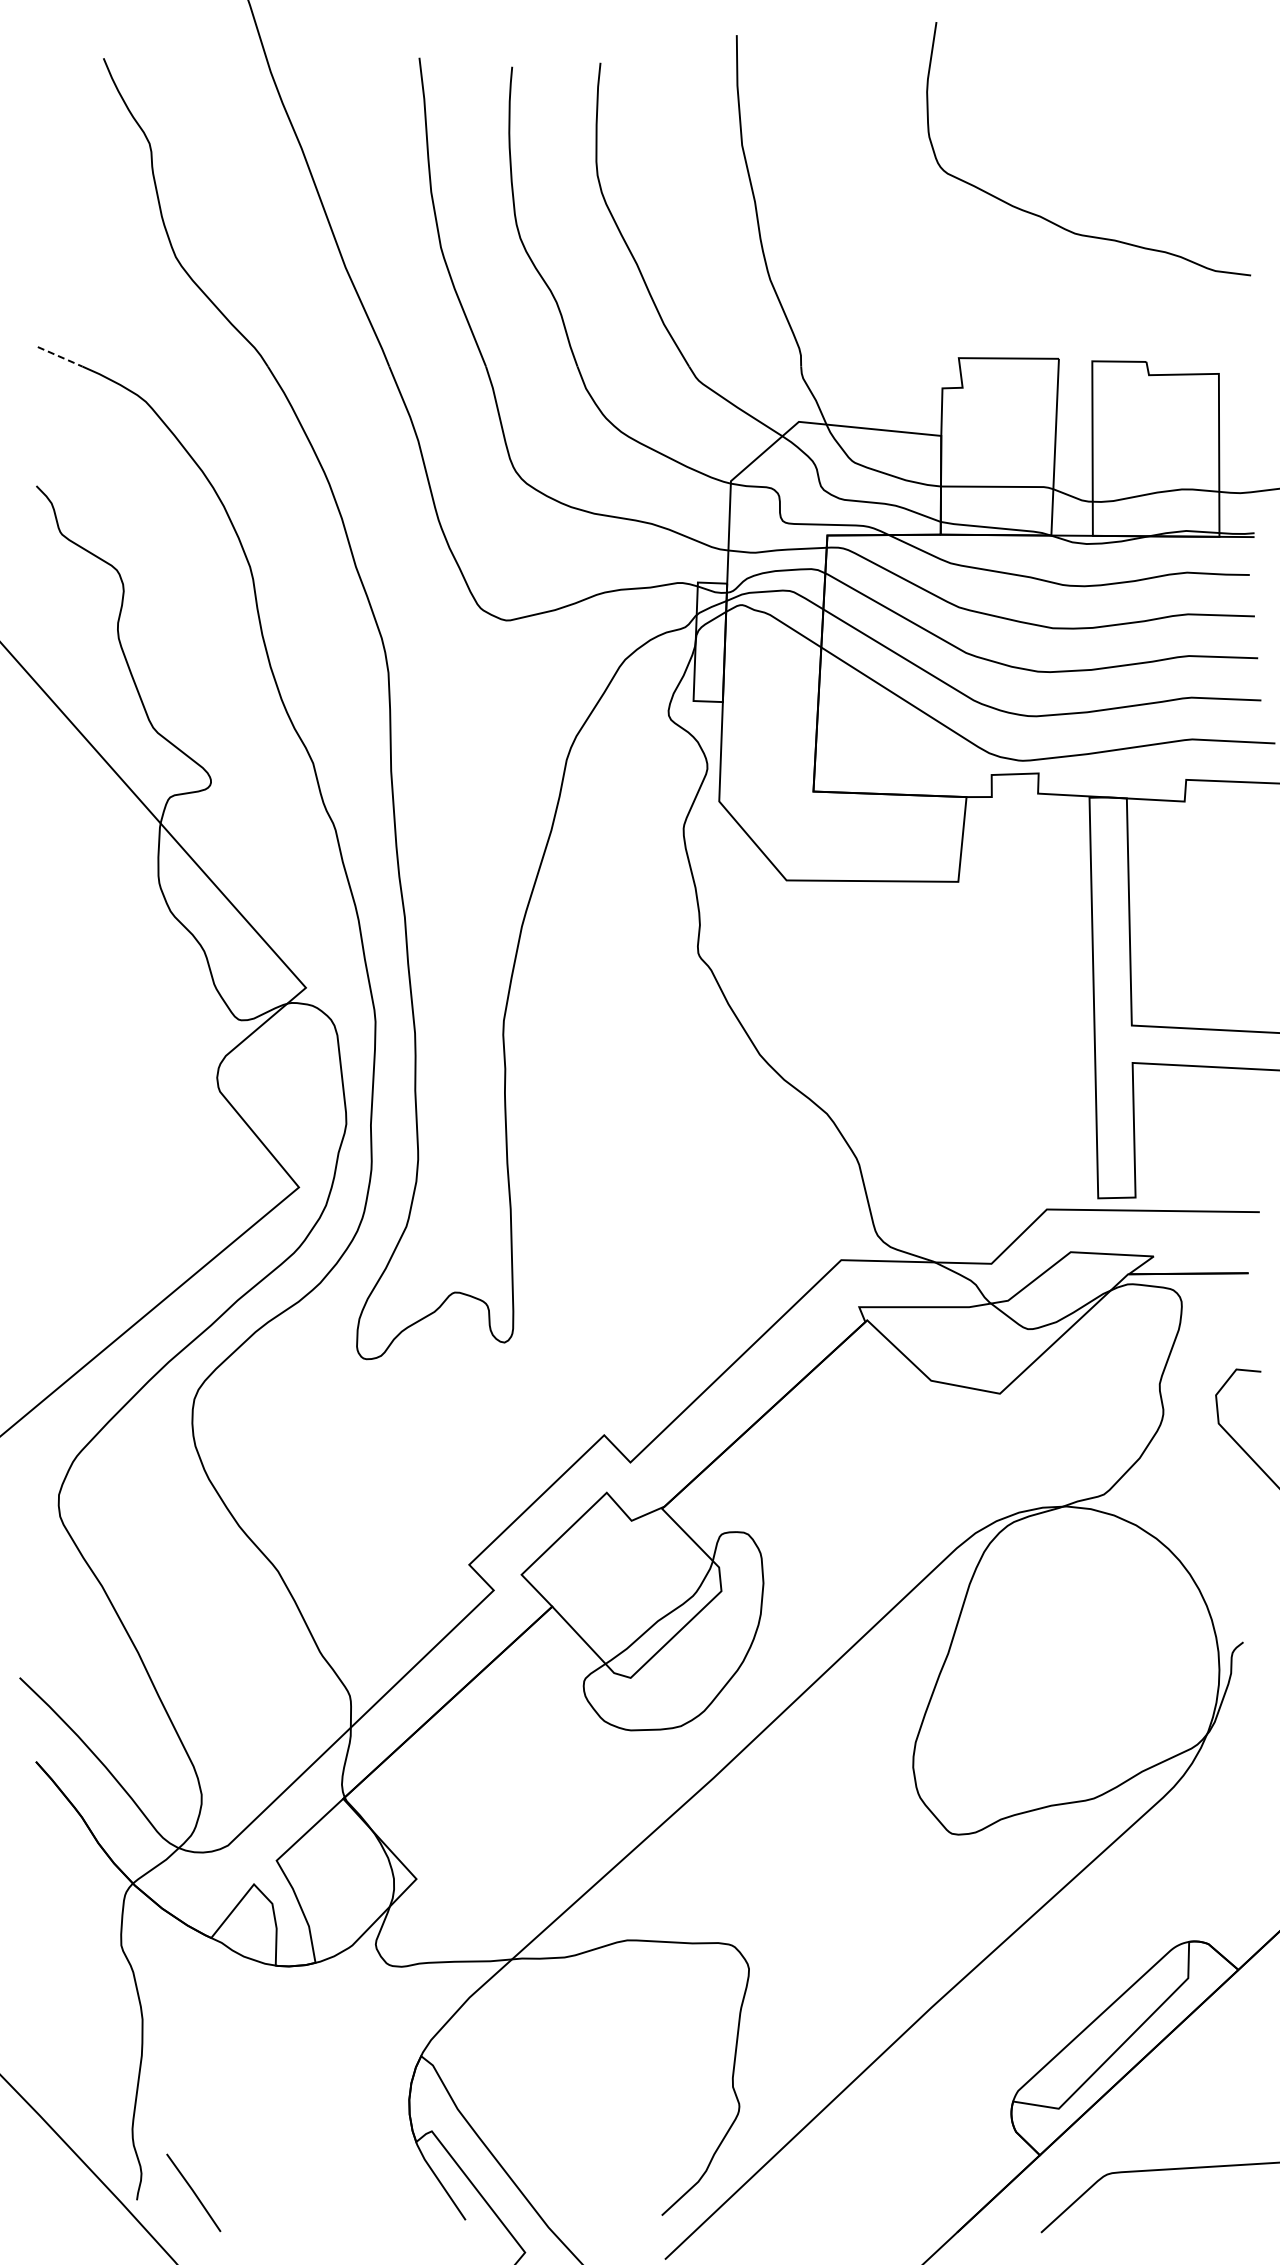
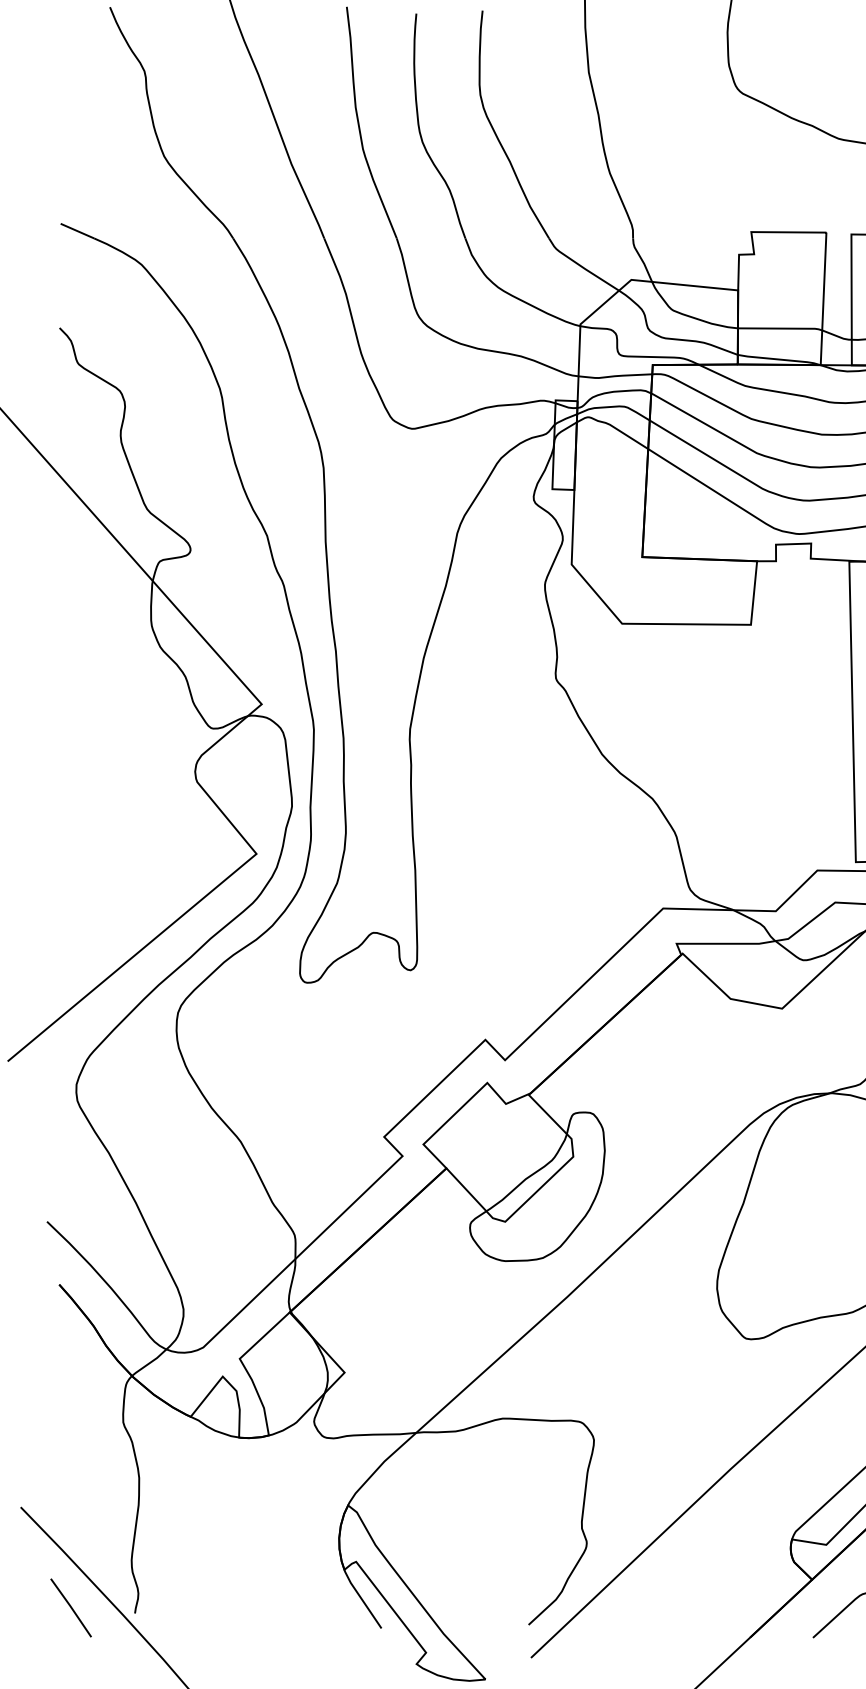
line: (60, 357) -> (77, 231), dashed -> solid
line: (193, 2192) -> (70, 1607), moved

